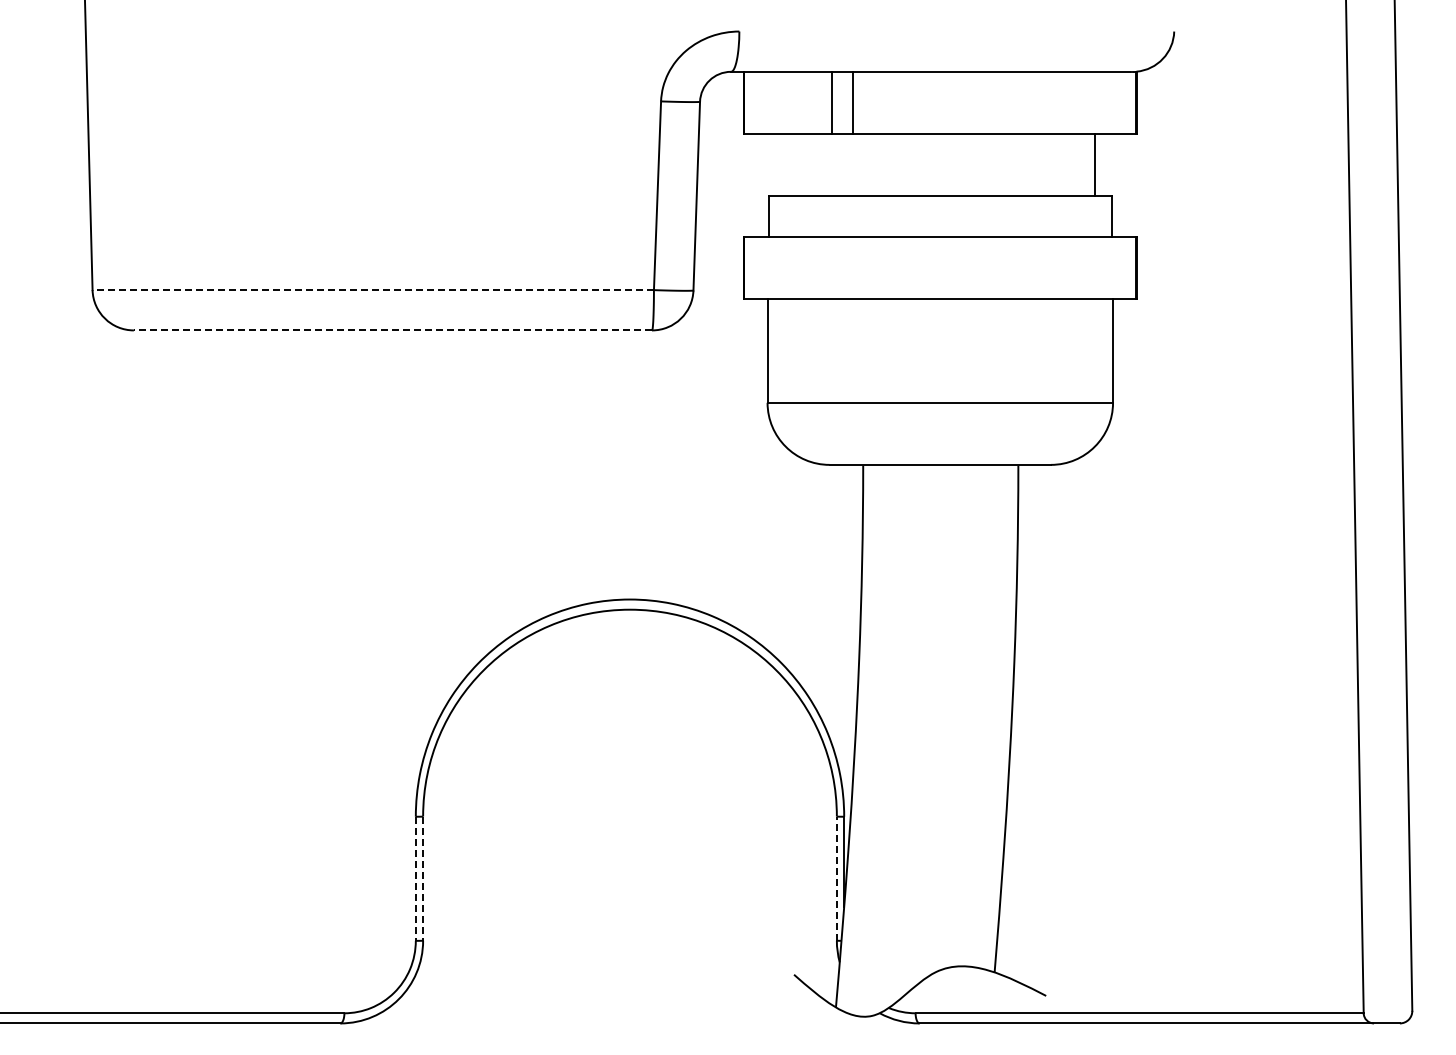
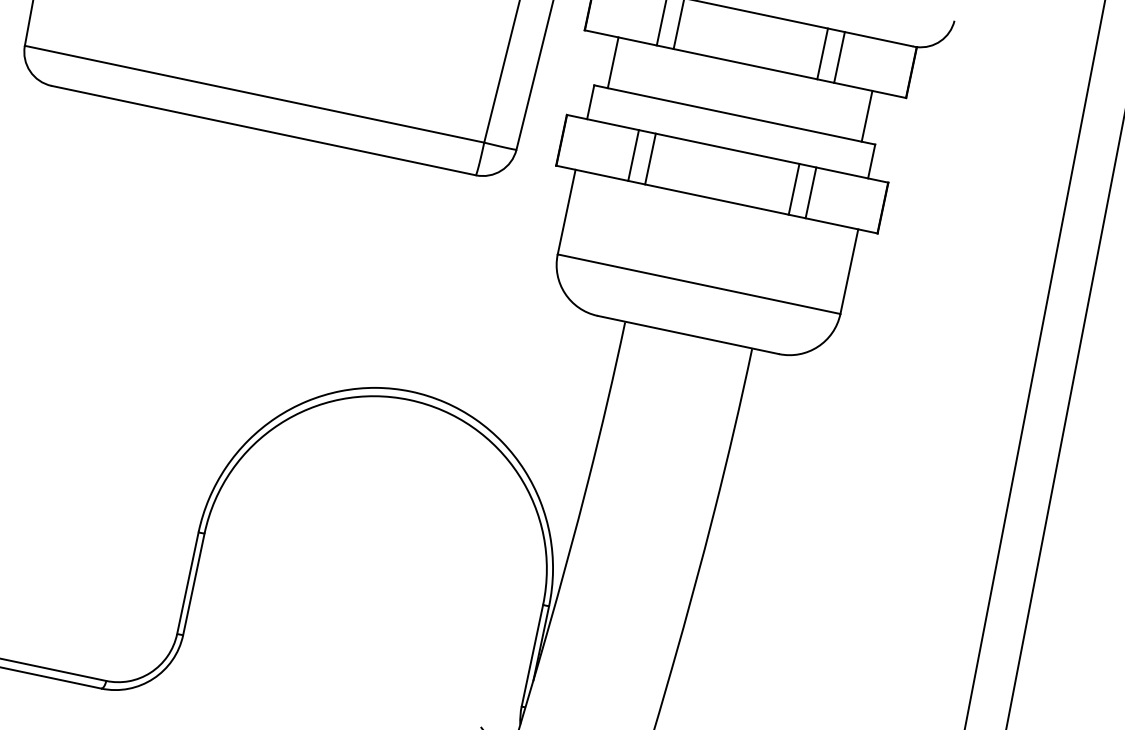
line: (1028, 102) -> (823, 53), added
line: (1048, 102) -> (839, 57), added
line: (785, 164) -> (613, 62), added
line: (831, 268) -> (633, 155), added
line: (852, 268) -> (650, 159), added
line: (1028, 268) -> (794, 189), added
line: (1048, 268) -> (810, 192), added
line: (373, 290) -> (254, 94), dashed -> solid
line: (392, 330) -> (263, 130), dashed -> solid
line: (836, 878) -> (532, 655), dashed -> solid
line: (415, 879) -> (187, 583), dashed -> solid
line: (423, 879) -> (194, 585), dashed -> solid

